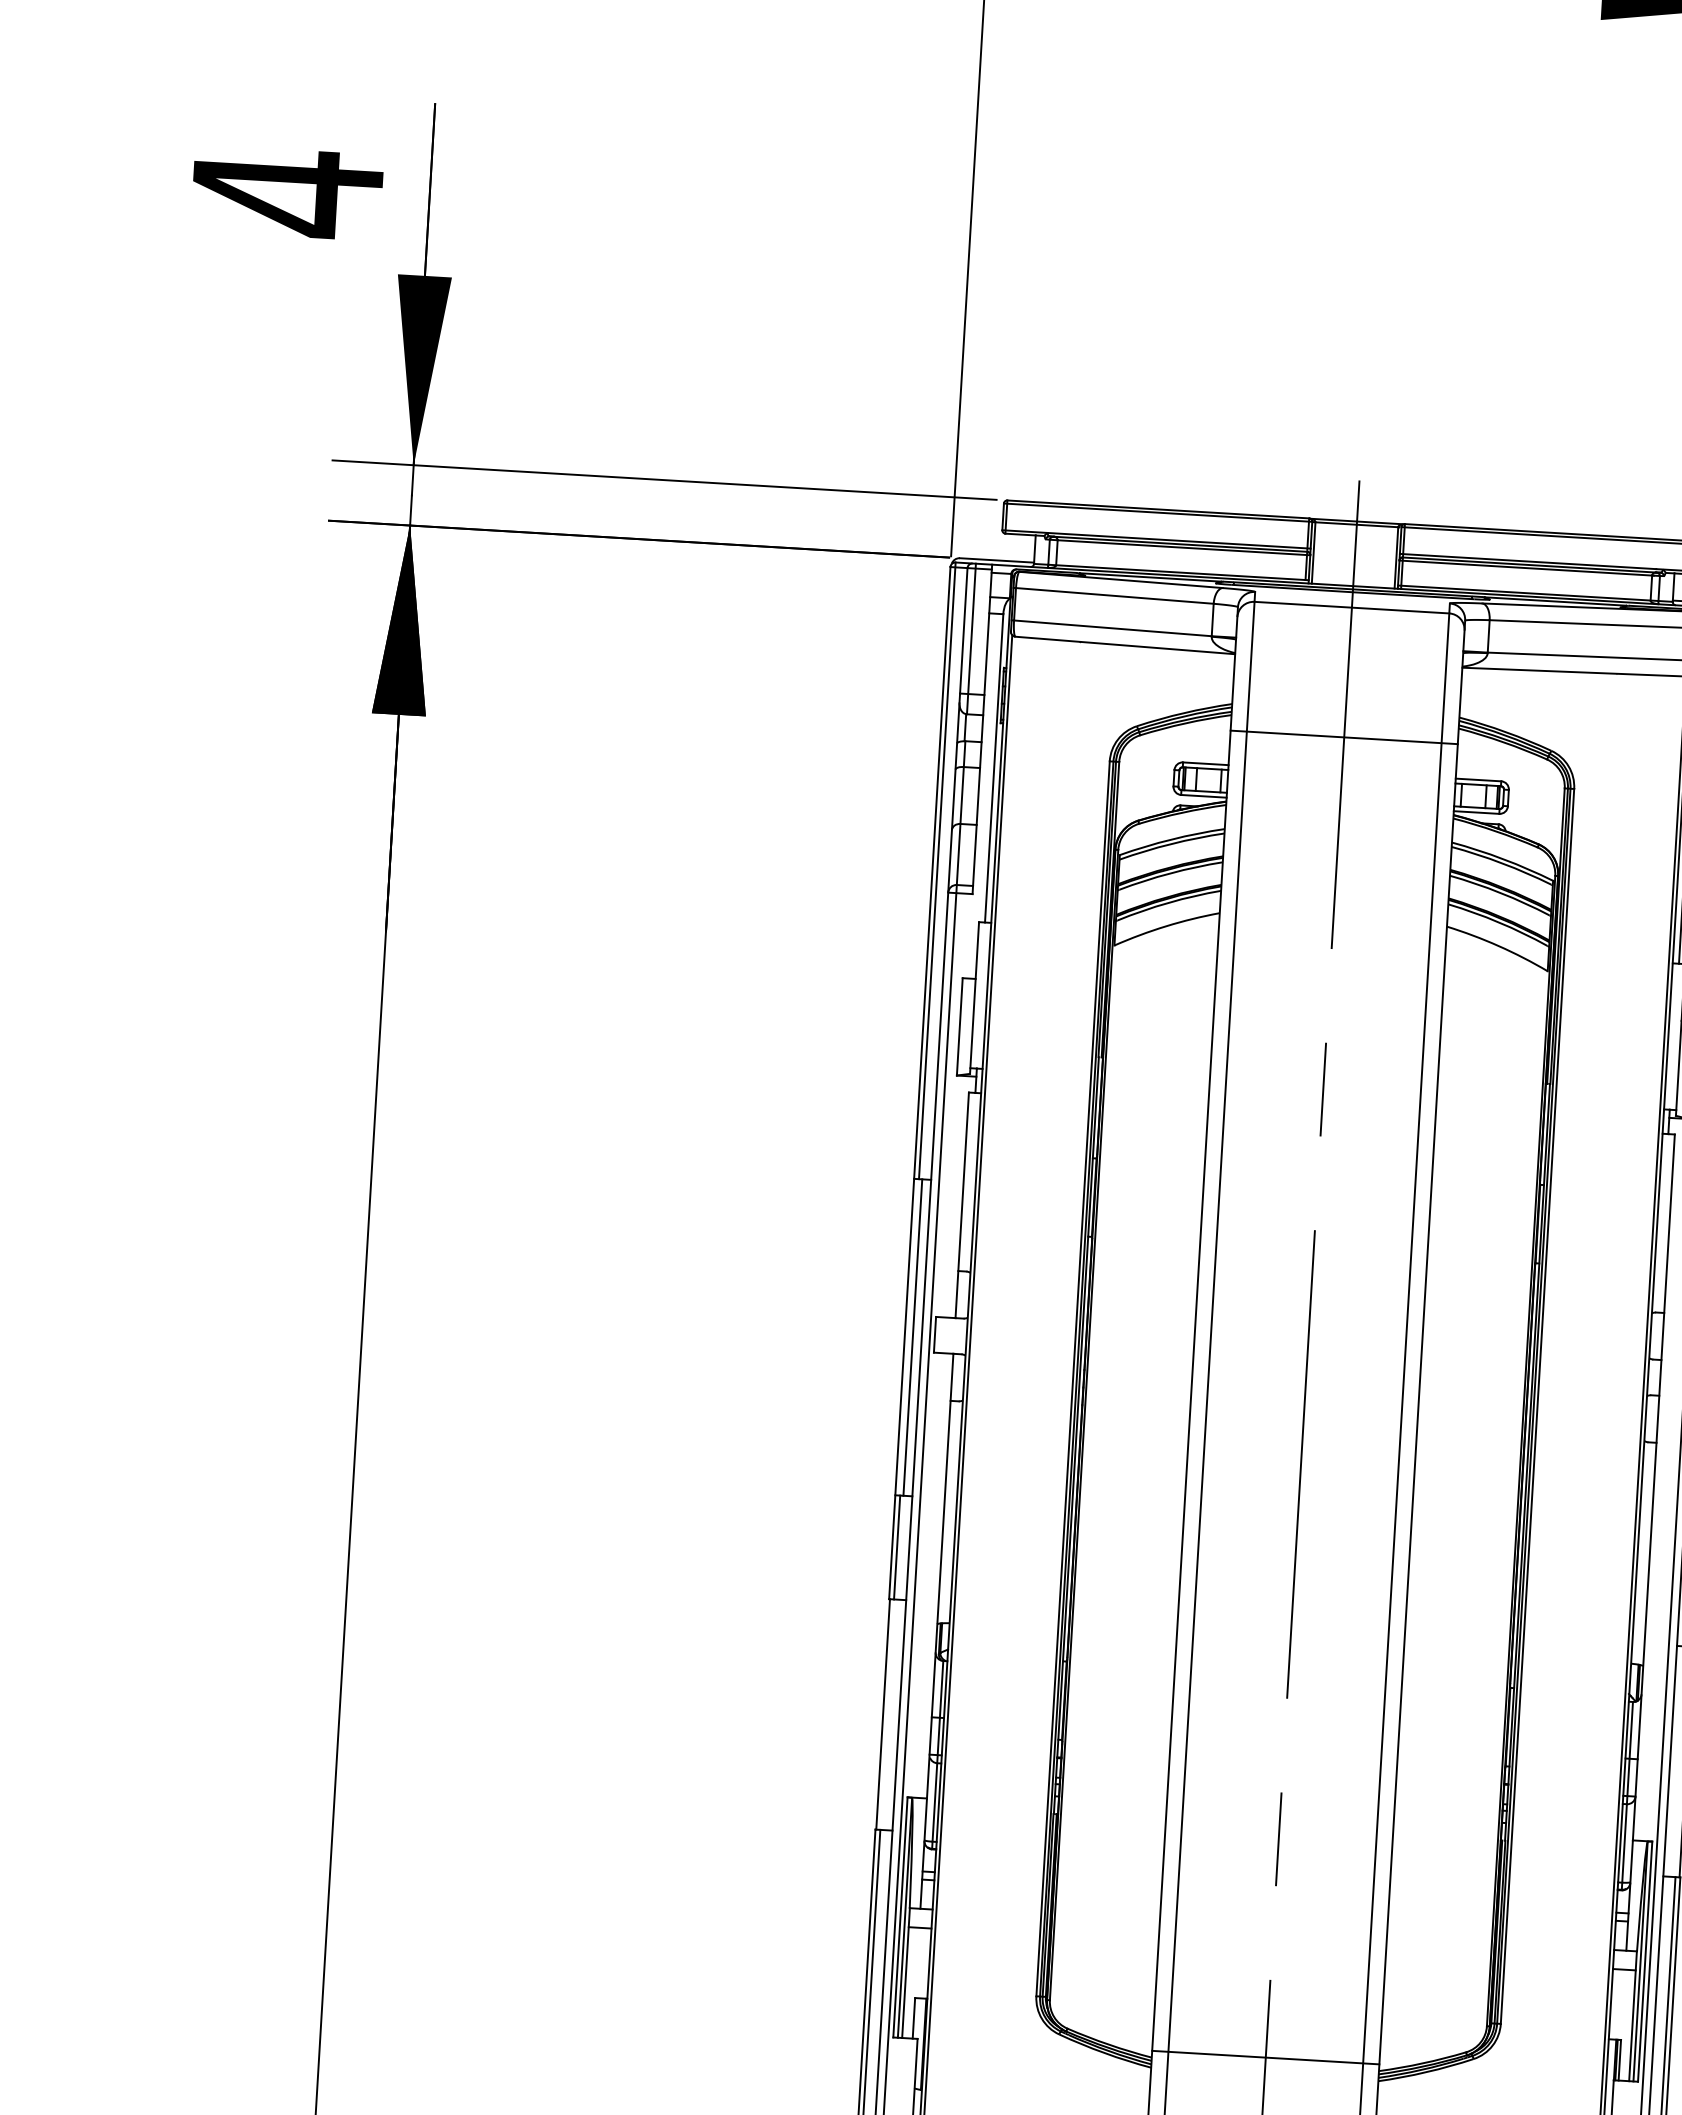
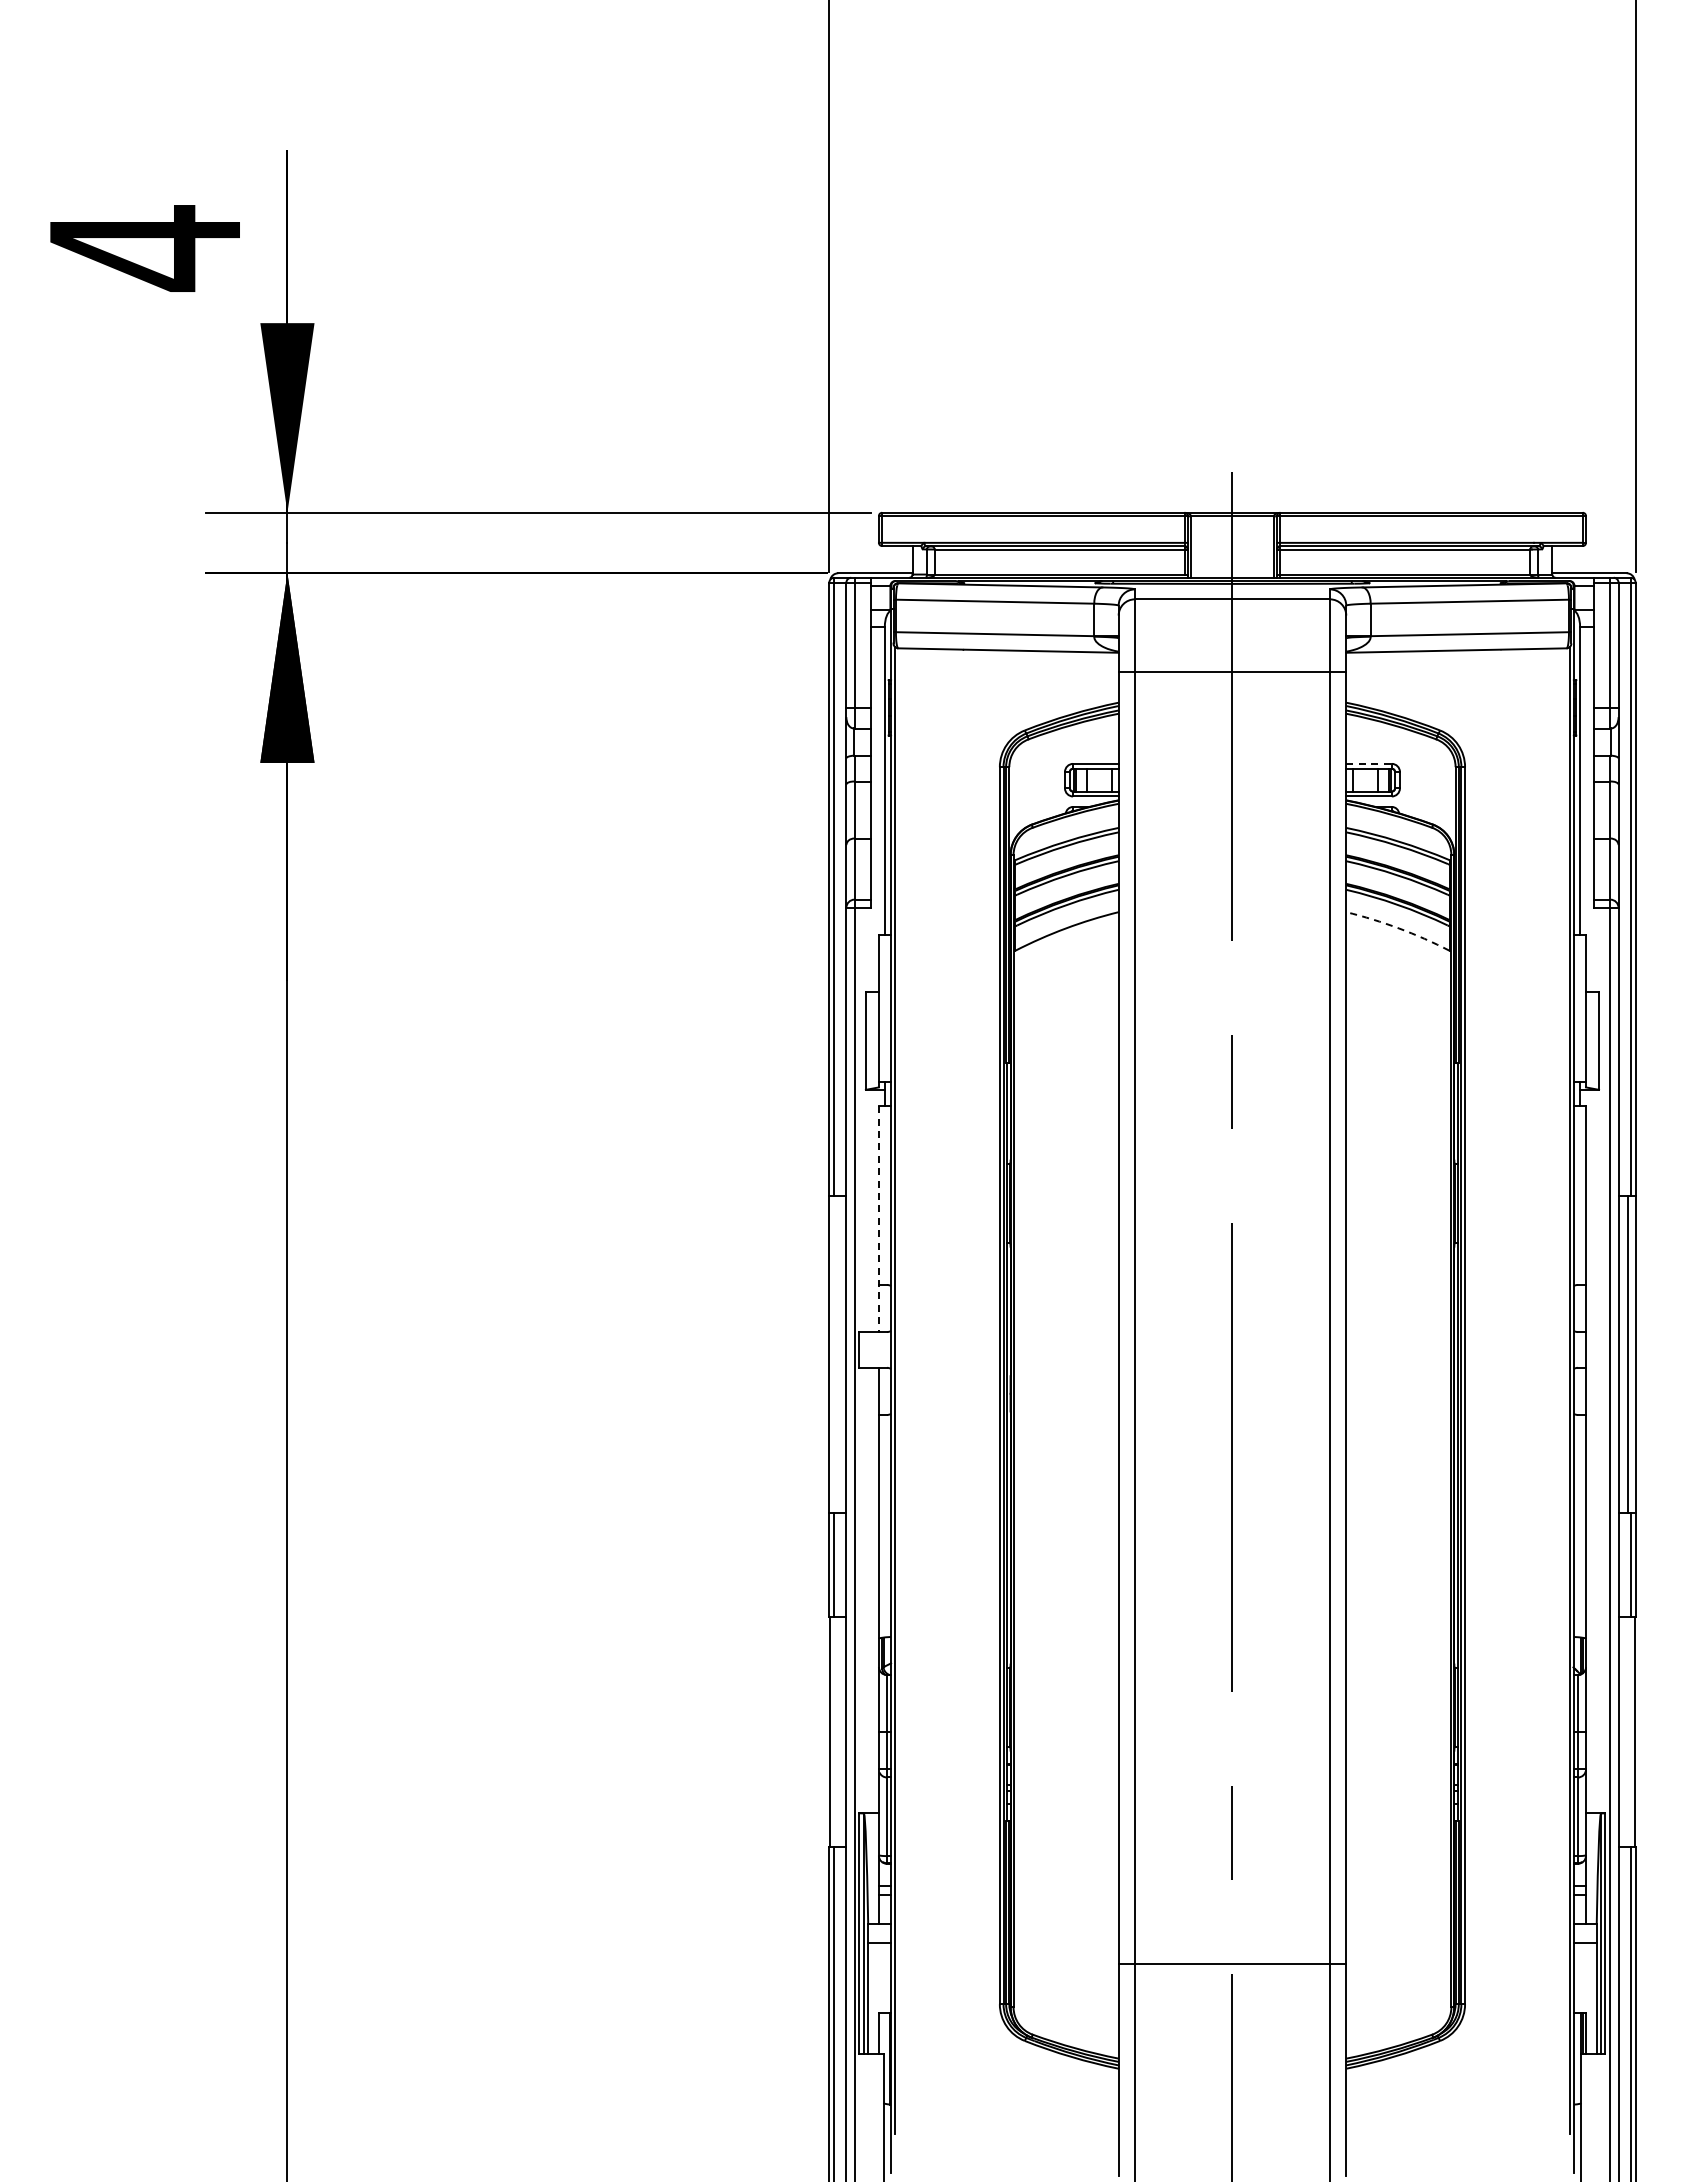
line: (1344, 737) -> (1232, 672), moved
line: (1478, 779) -> (1369, 763), solid -> dashed
arc: (1499, 946) -> (1399, 928), solid -> dashed
line: (961, 1205) -> (878, 1219), solid -> dashed
line: (912, 1337) -> (837, 1353), removed
line: (1265, 2057) -> (1232, 1963), moved

